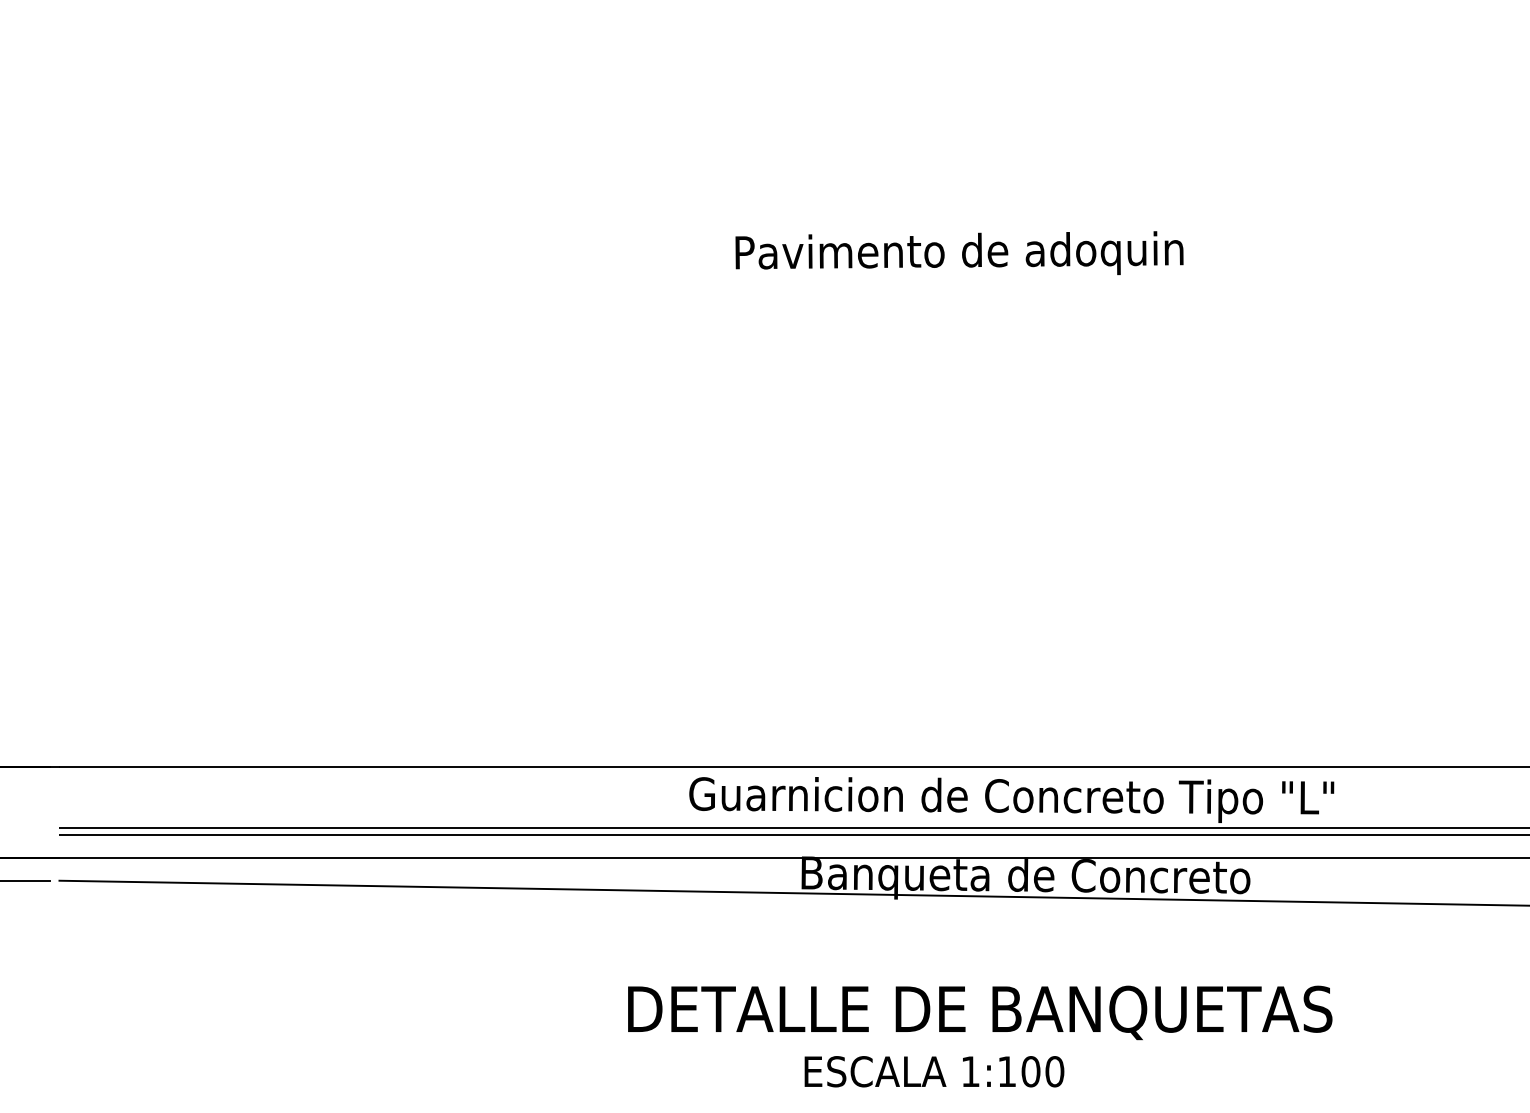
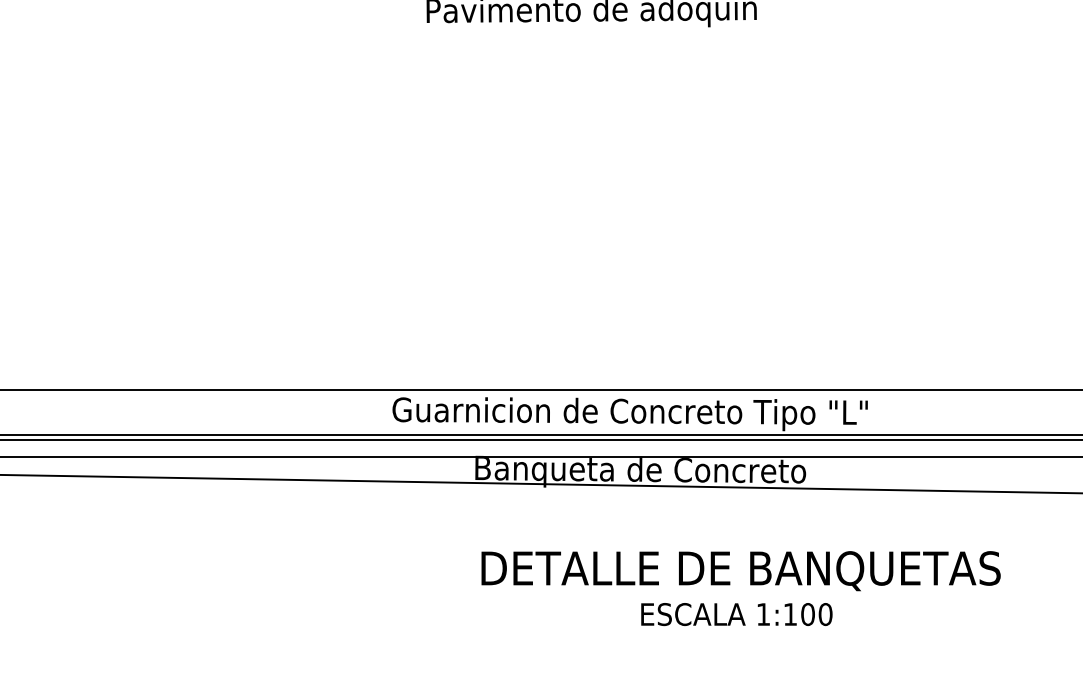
text: (980, 1012) -> (741, 570), moved
text: (934, 1071) -> (736, 614), moved

